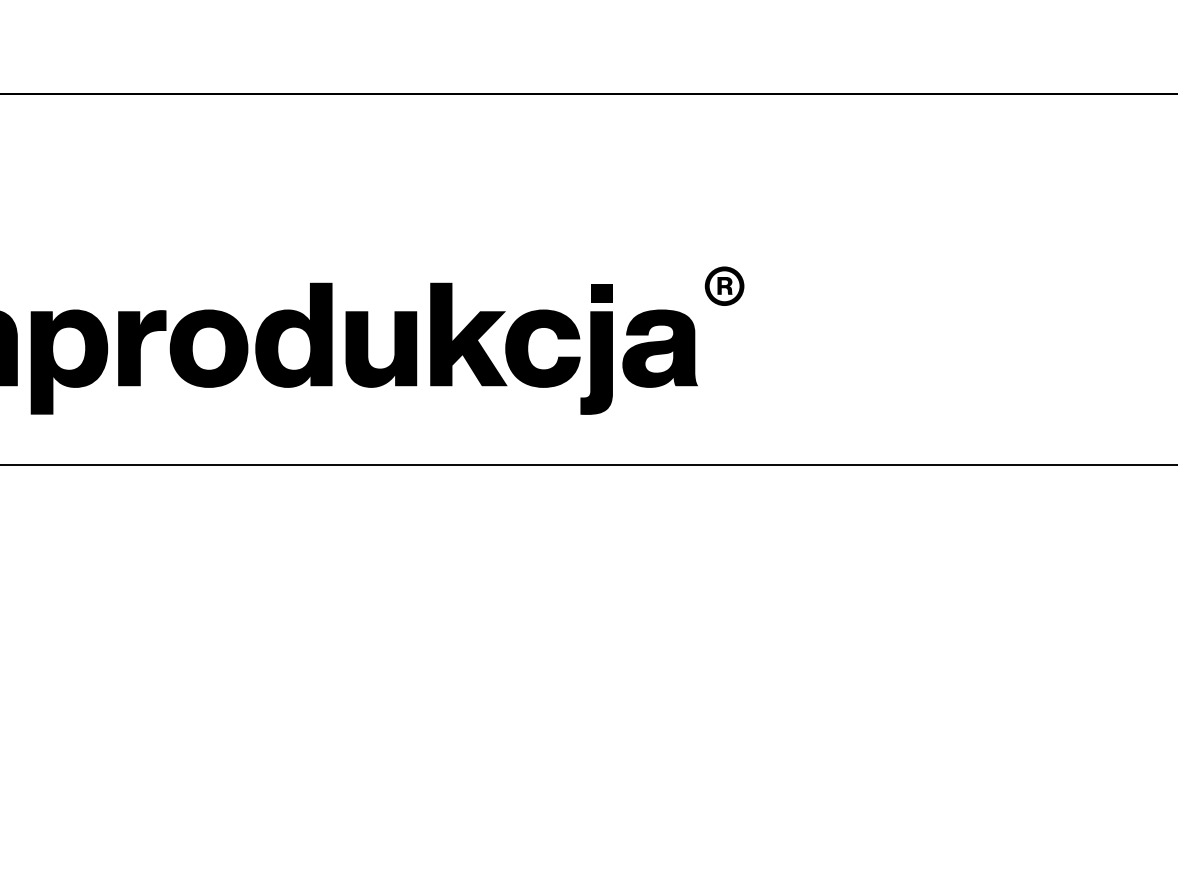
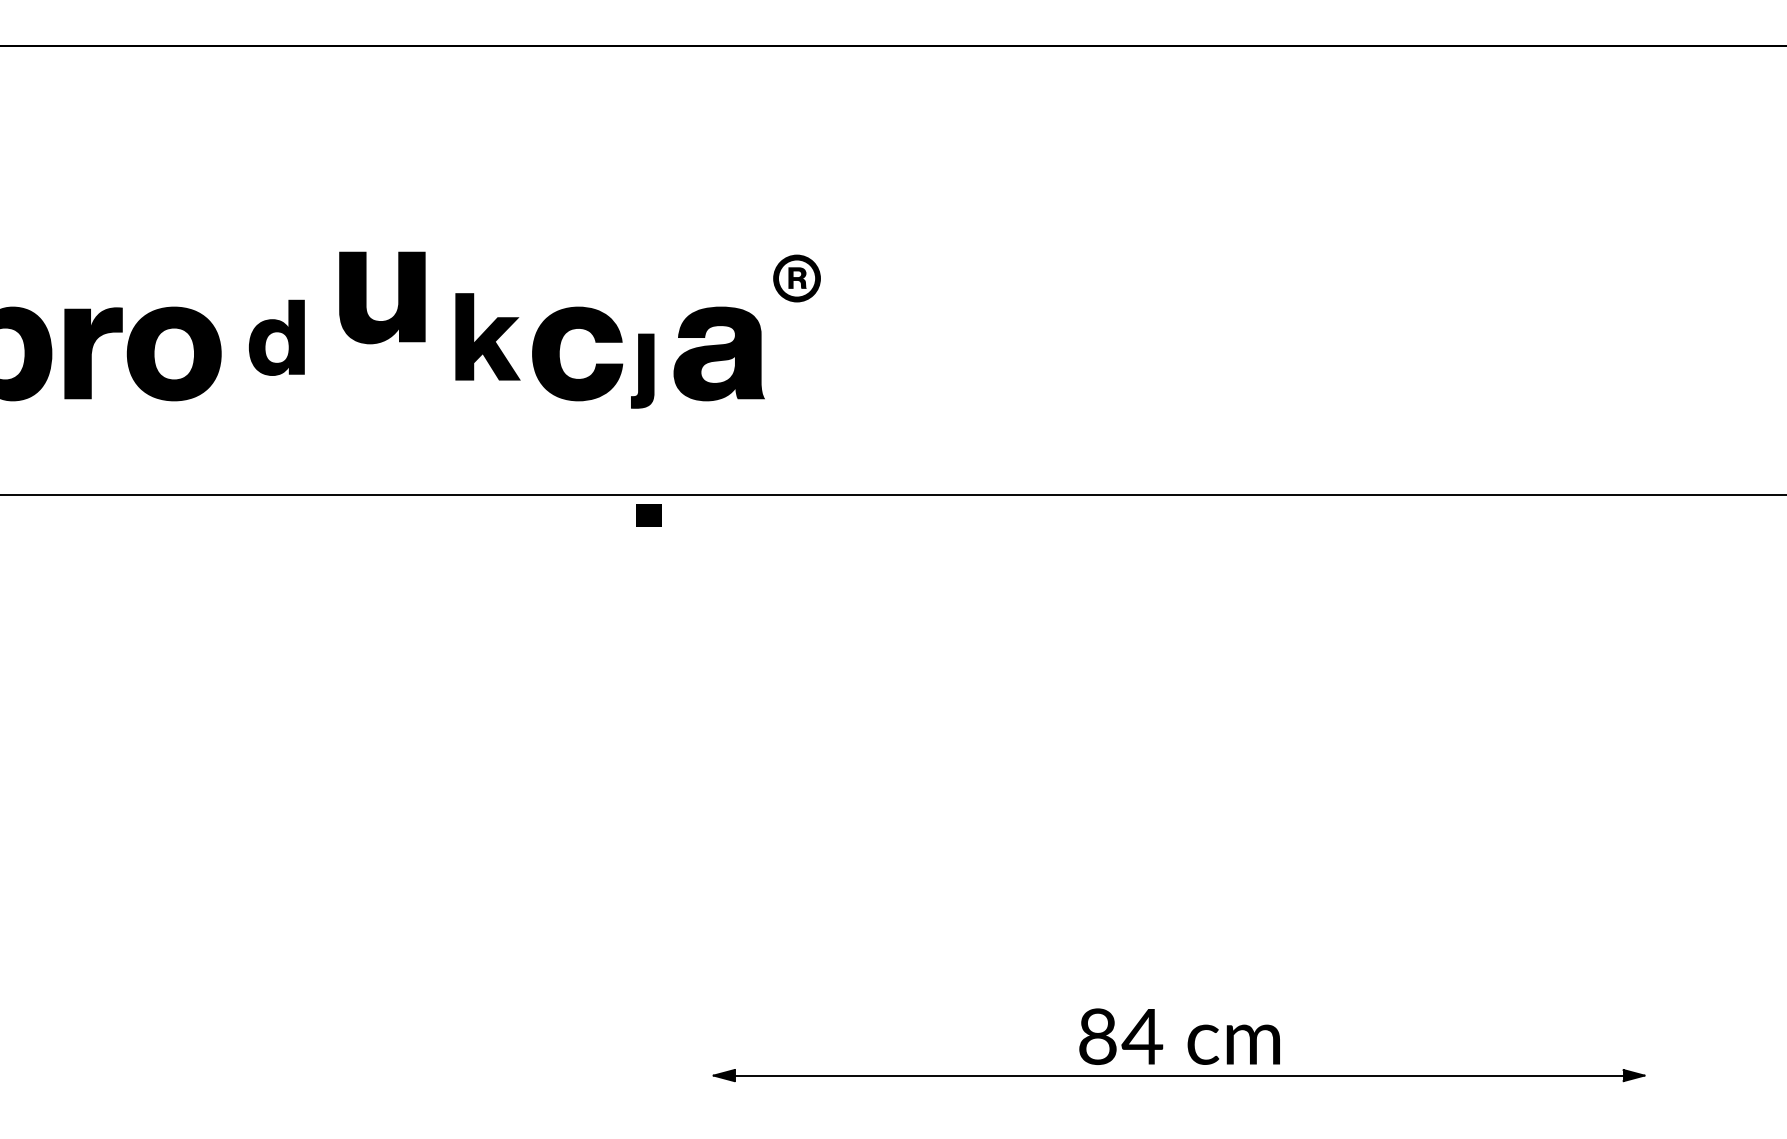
part: (601, 292) -> (648, 515), moved
part: (468, 334) -> (487, 336), size x0.7
part: (293, 335) -> (276, 337), size x0.6
part: (368, 349) -> (366, 297), moved
part: (596, 362) -> (642, 370), size x0.6

